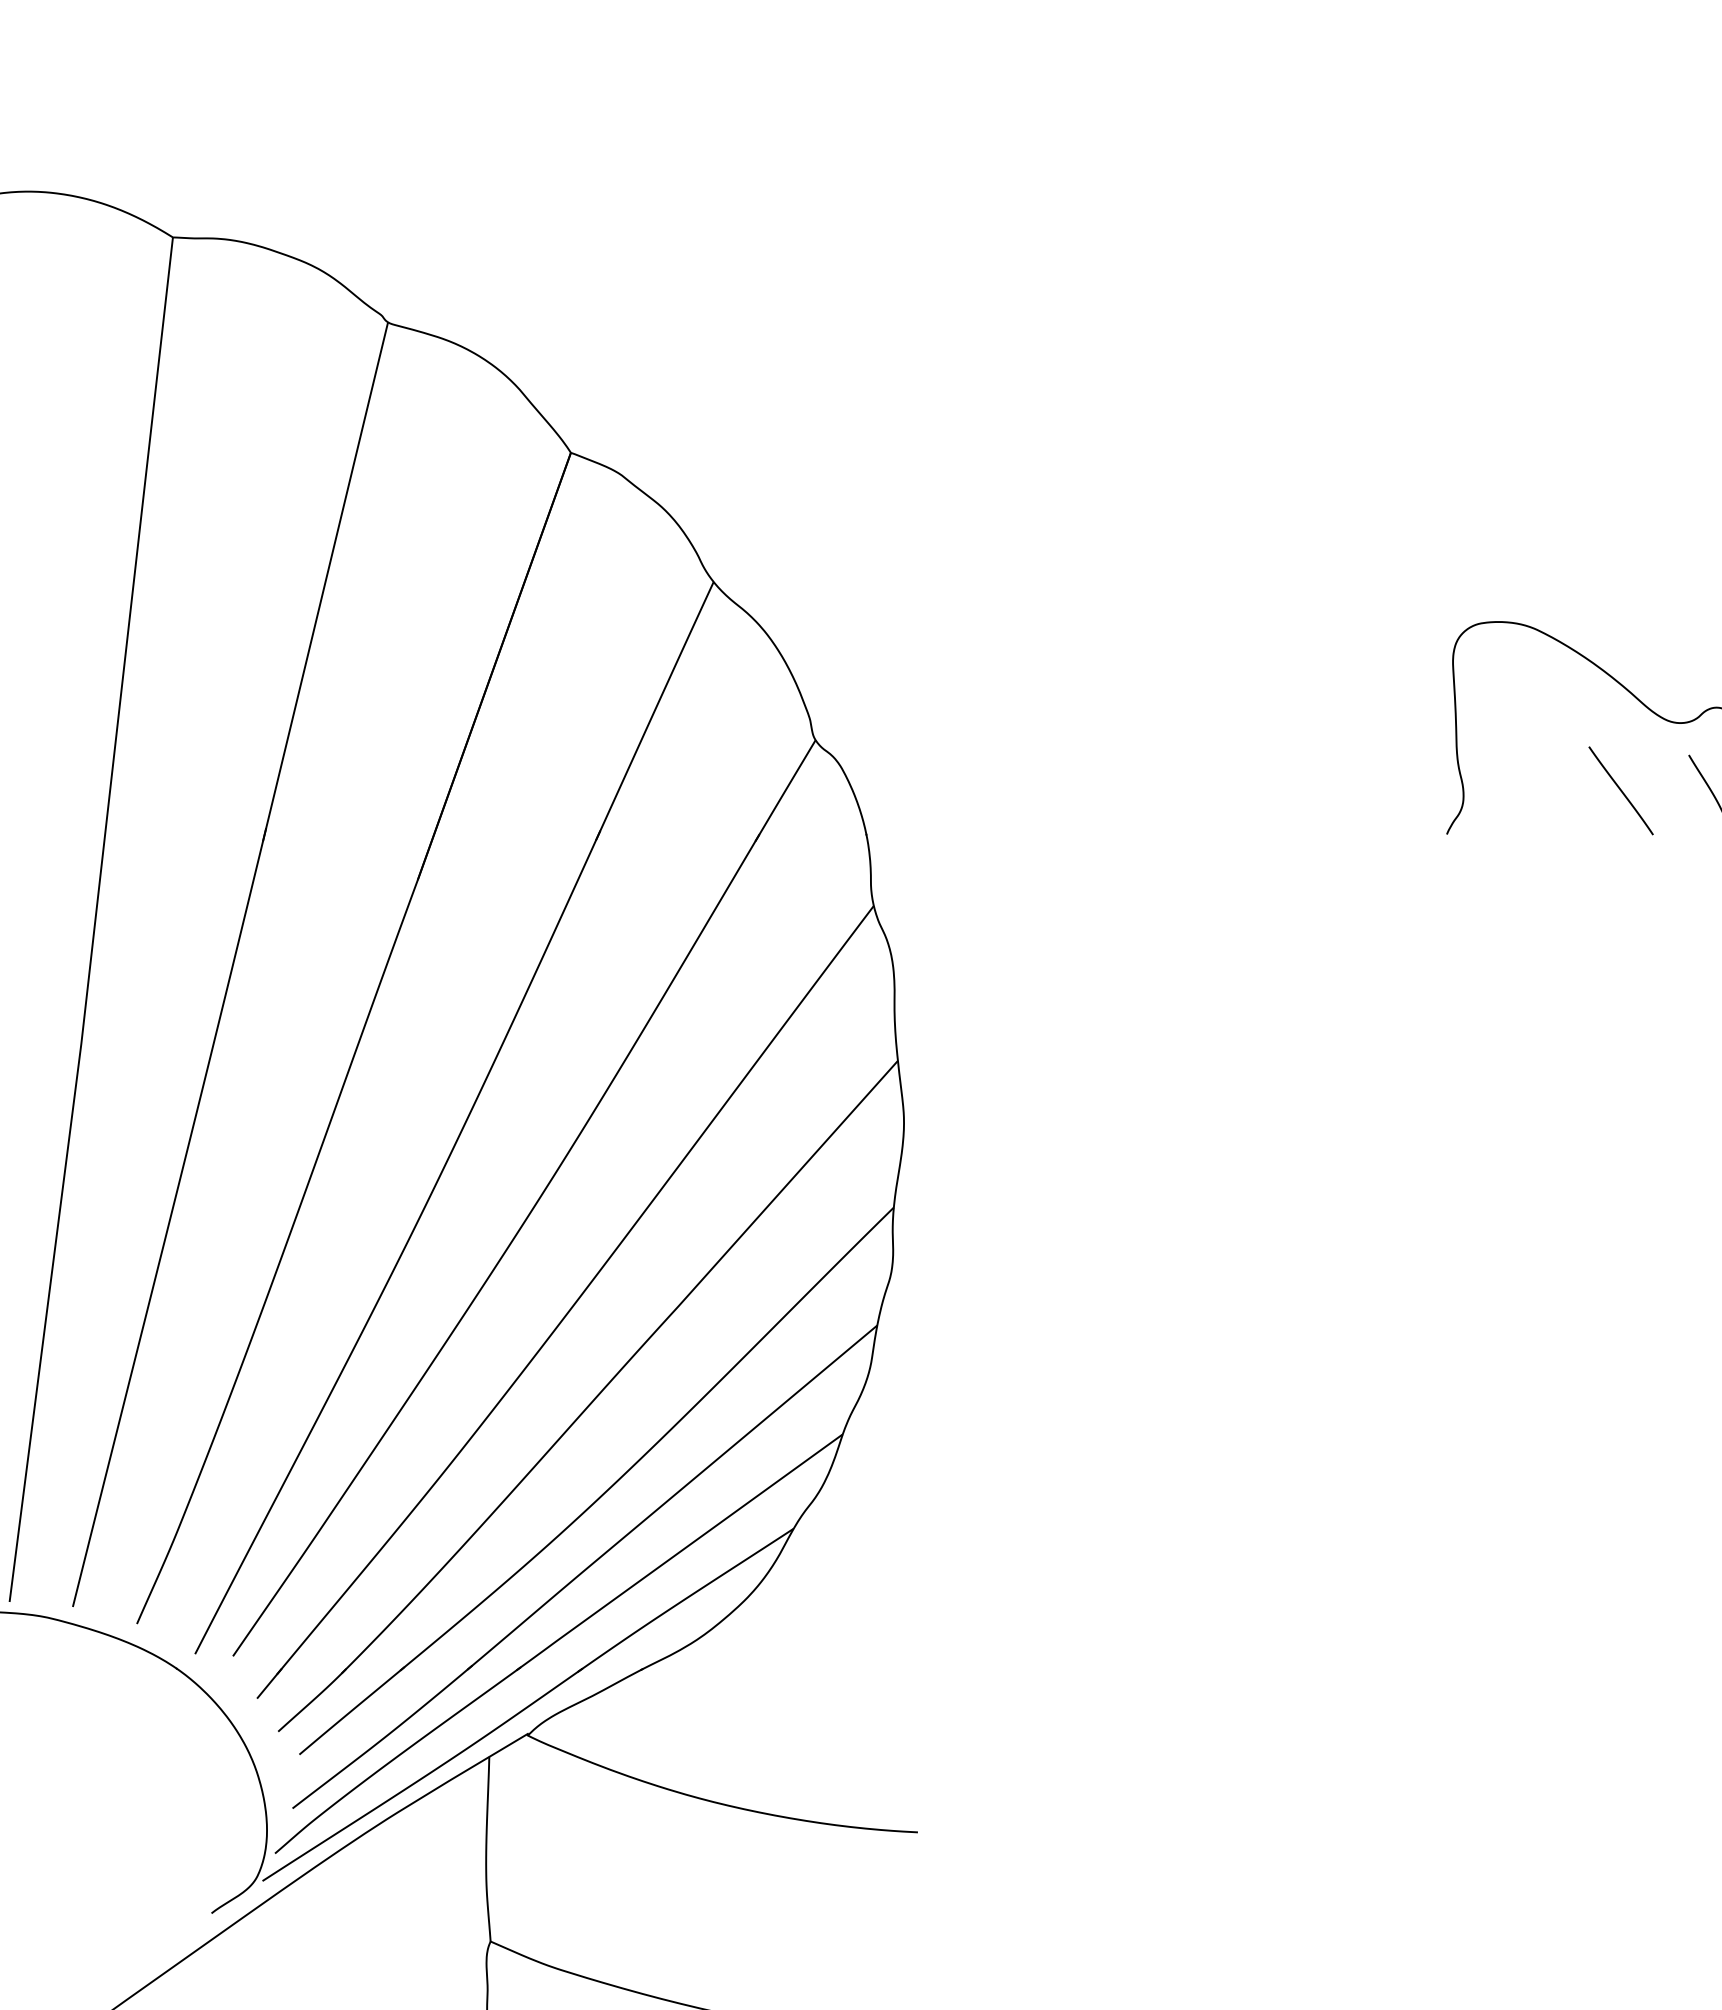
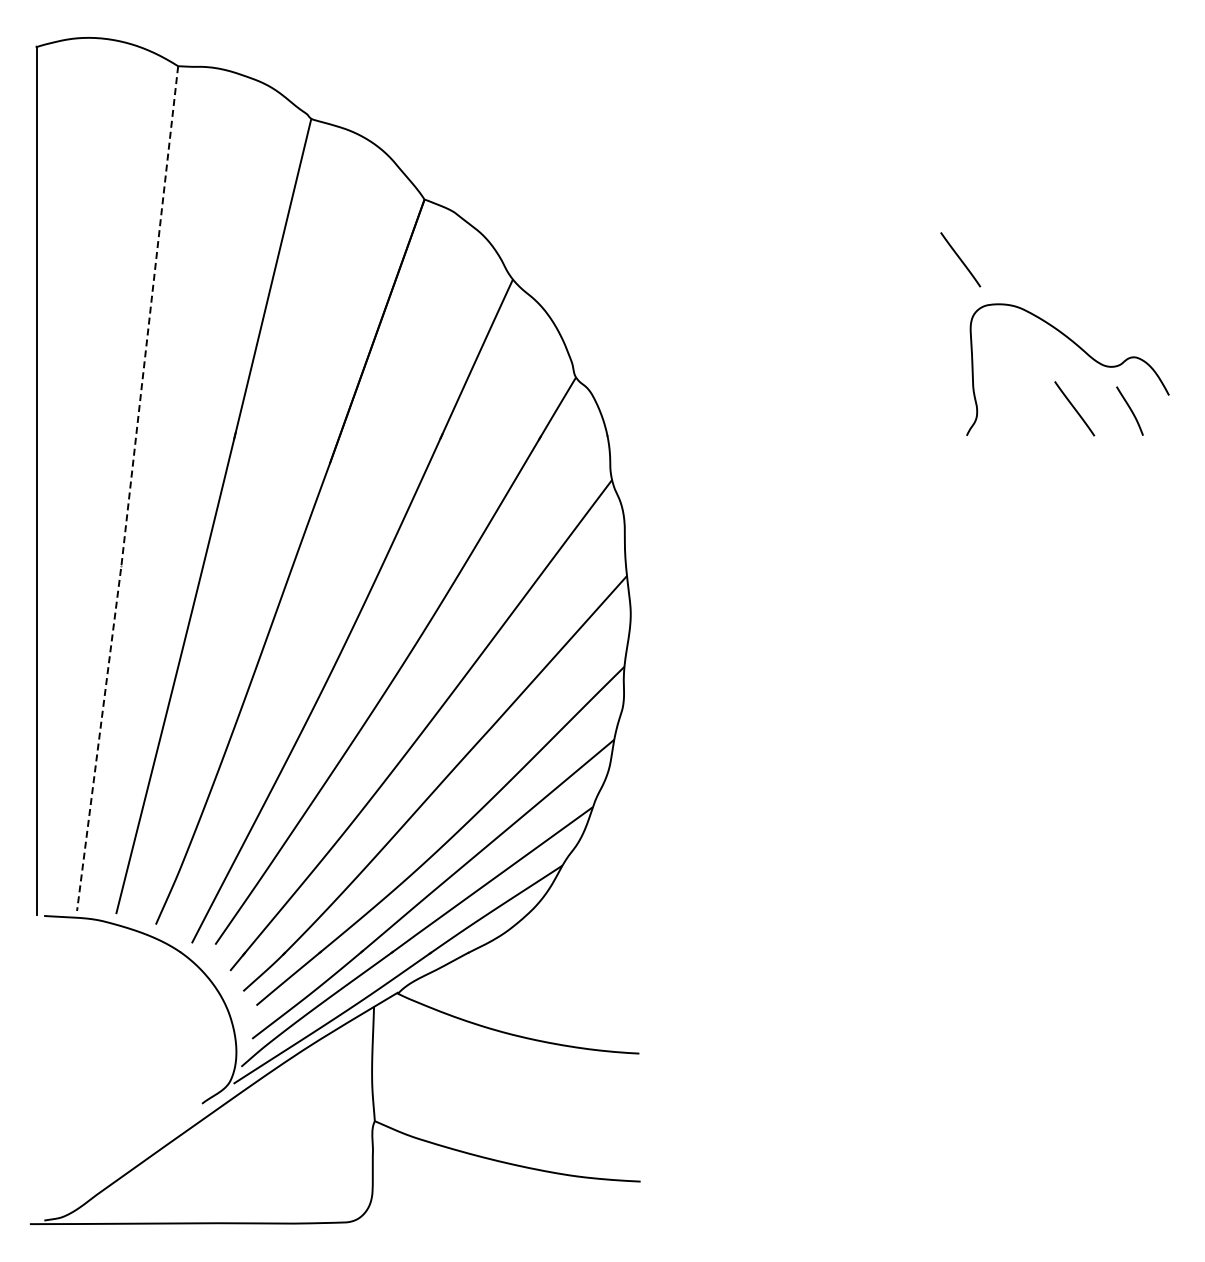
line: (1436, 549) -> (960, 259), added
line: (95, 922) -> (130, 490), solid -> dashed

